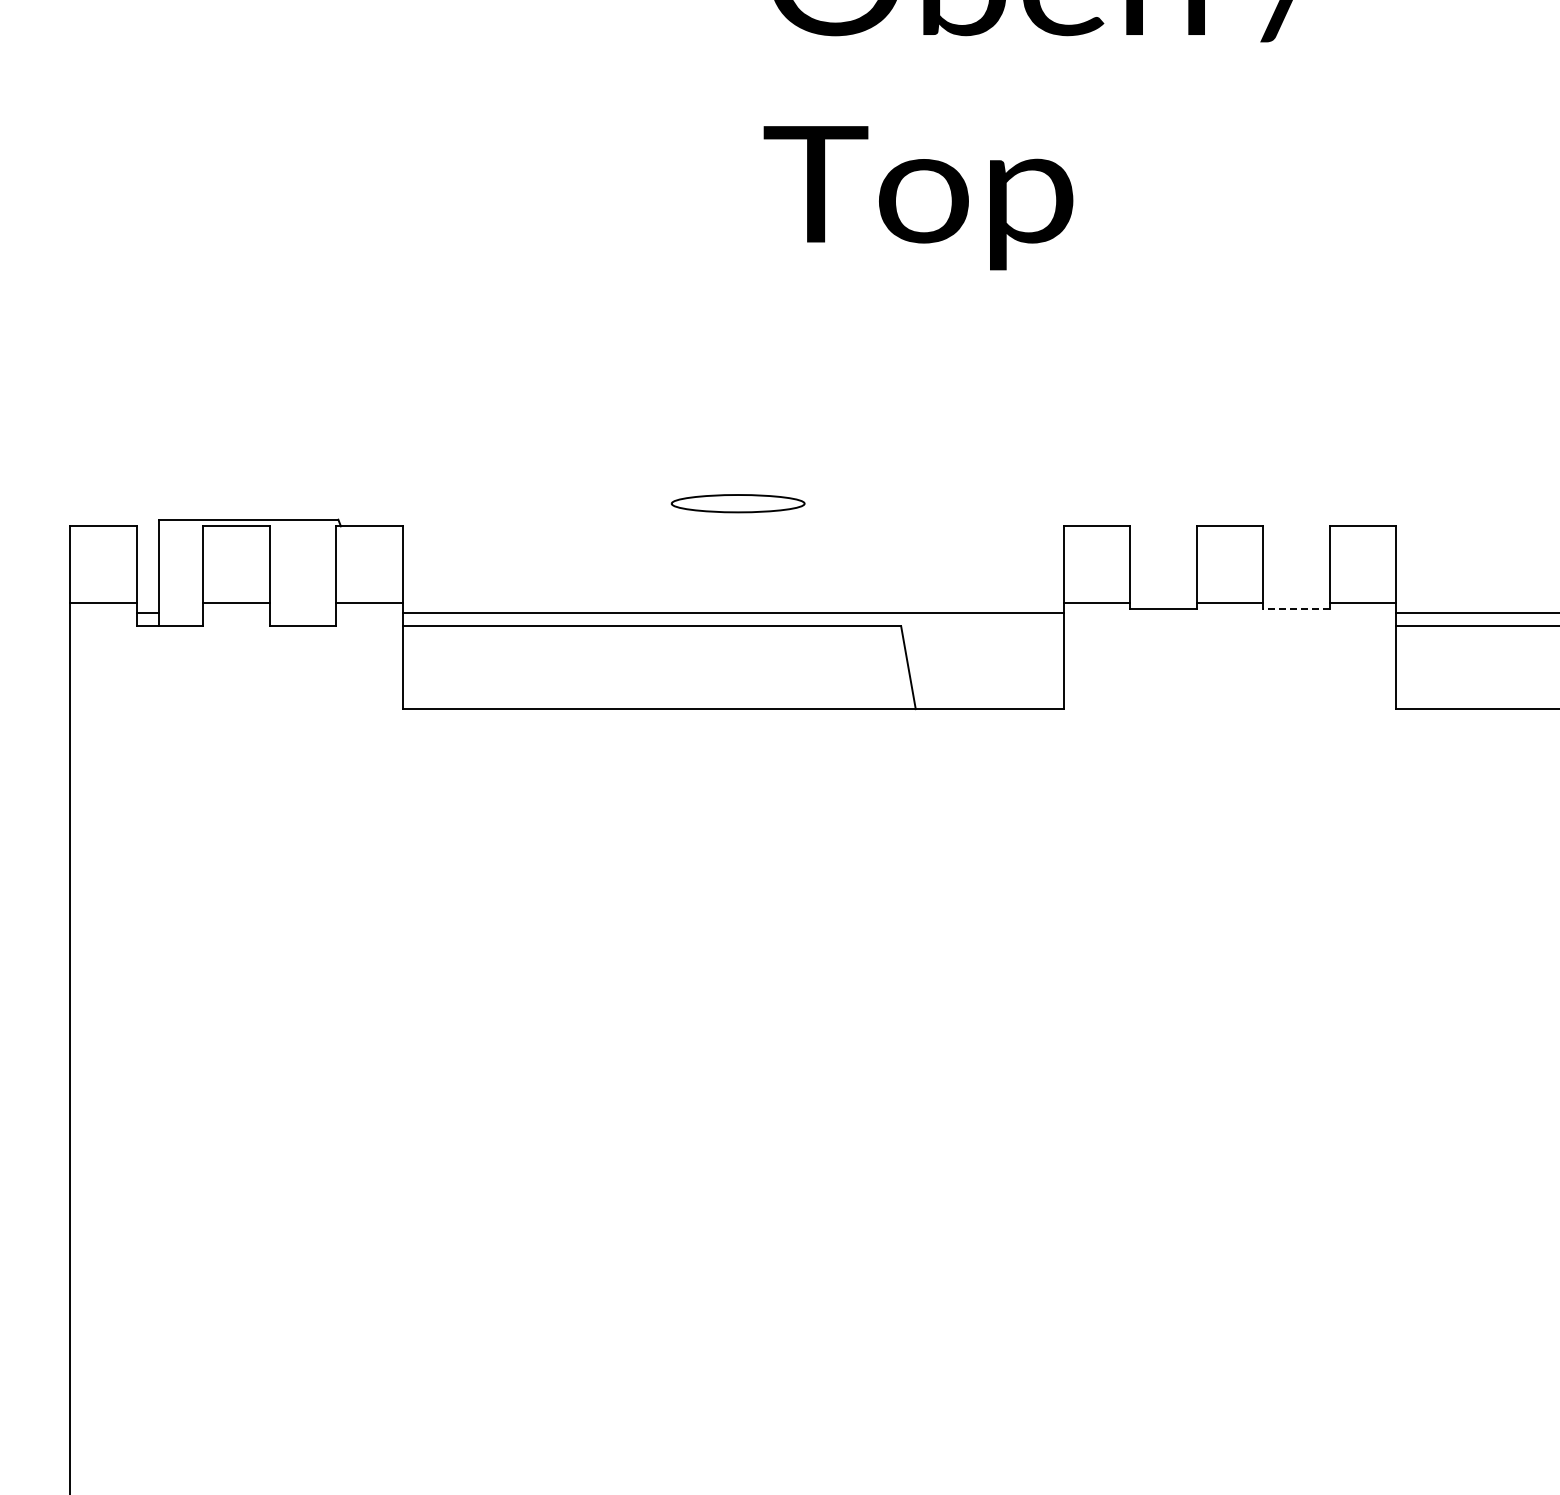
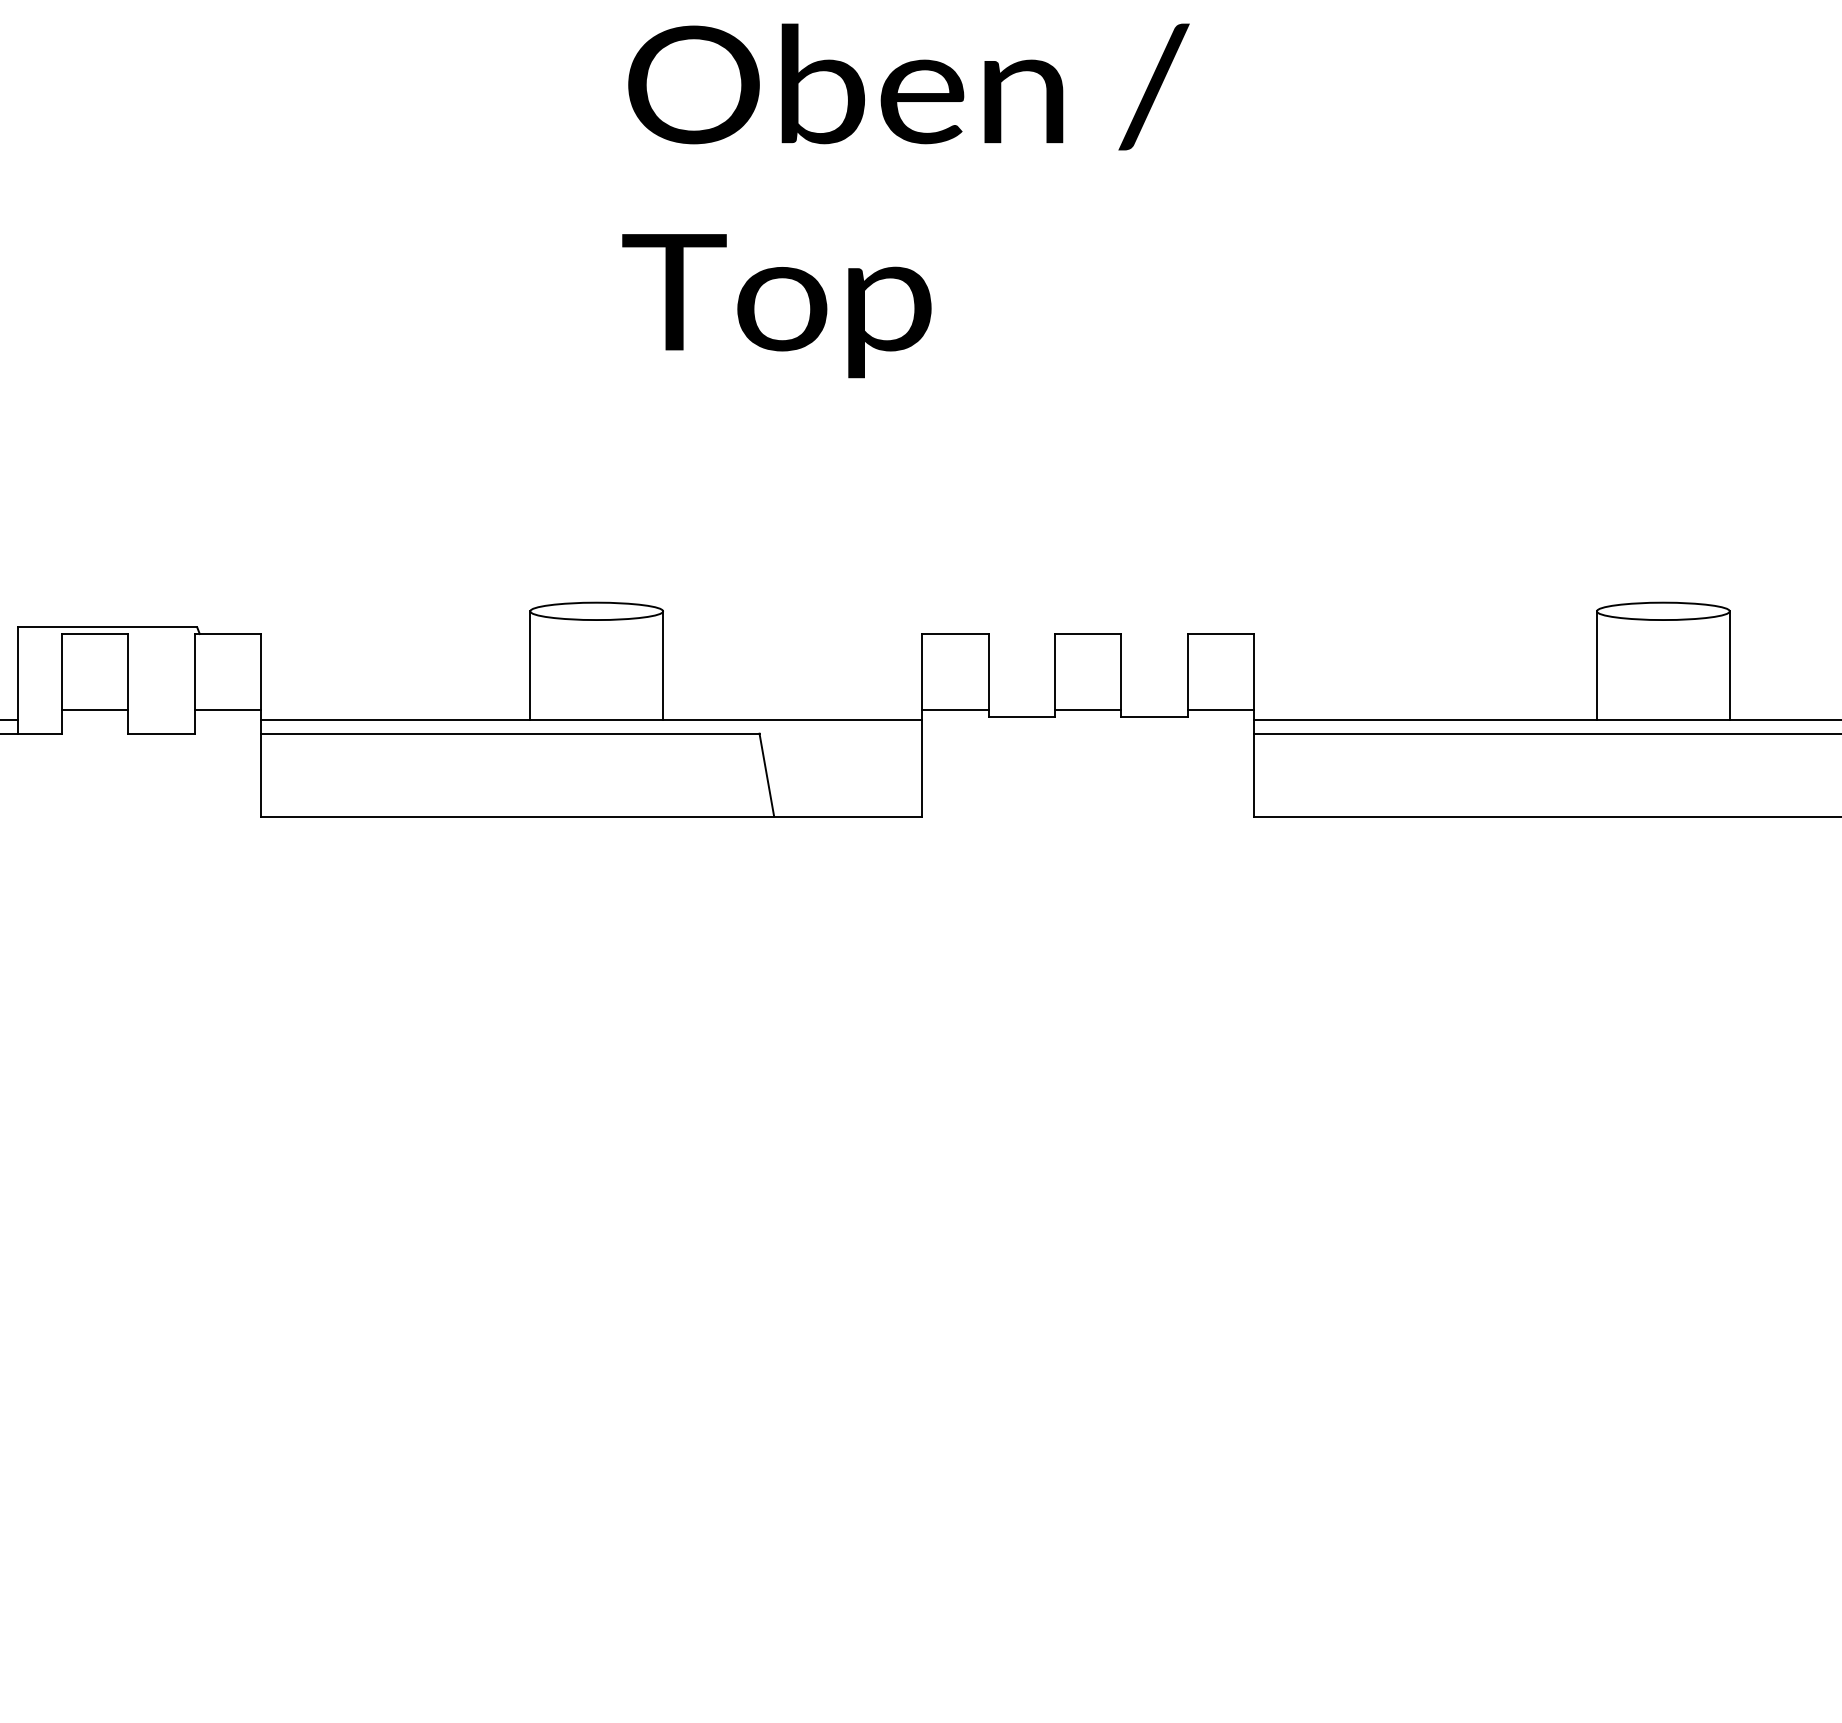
line: (671, 557) -> (530, 665), added
line: (805, 557) -> (663, 665), added
line: (1296, 609) -> (1154, 717), dashed -> solid

